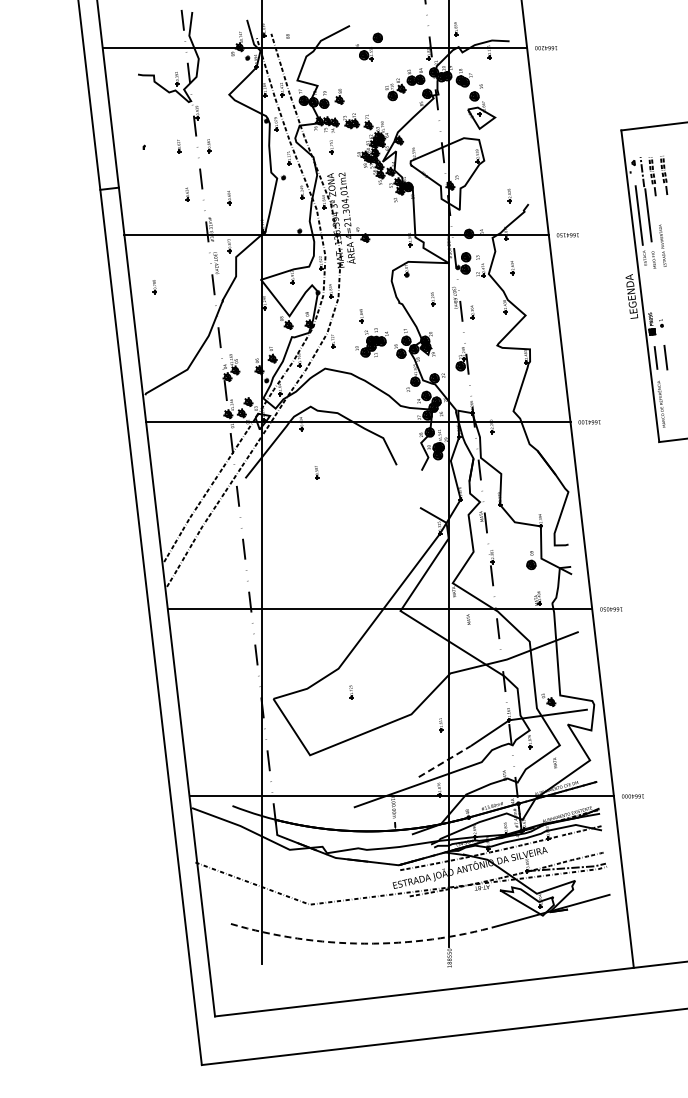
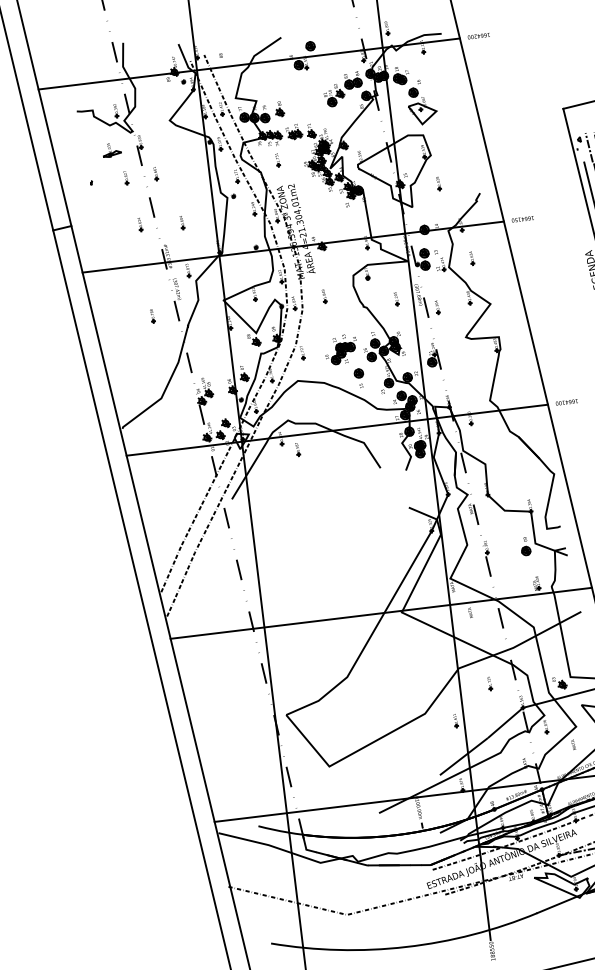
part: (167, 117) -> (111, 150), added
part: (509, 195) -> (438, 183), moved
part: (154, 287) -> (152, 316), moved
part: (361, 316) -> (324, 296), moved
part: (386, 373) -> (359, 378), added
part: (316, 472) -> (297, 449), moved
part: (351, 692) -> (490, 683), moved
line: (445, 761) -> (464, 756), dashed -> solid
arc: (364, 943) -> (406, 946), dashed -> solid

